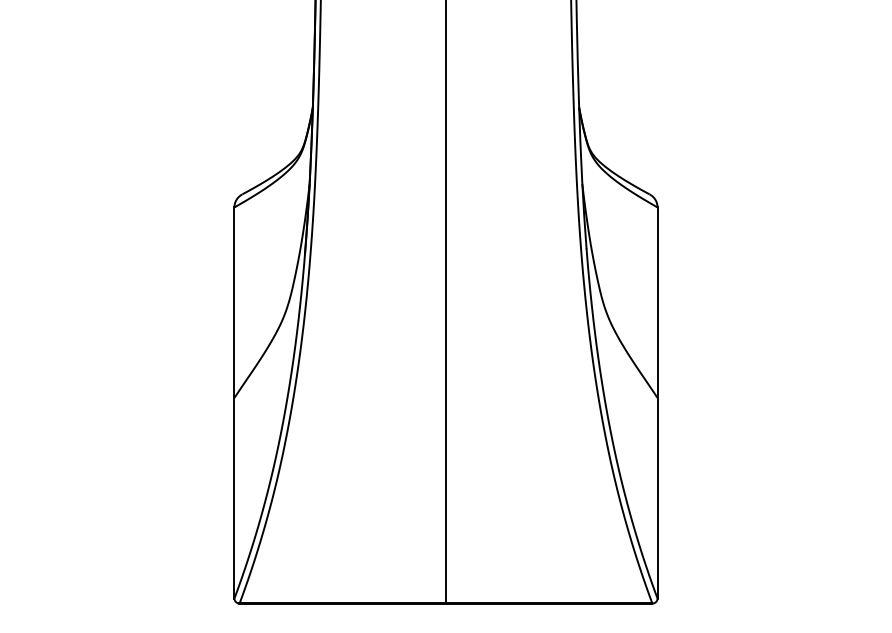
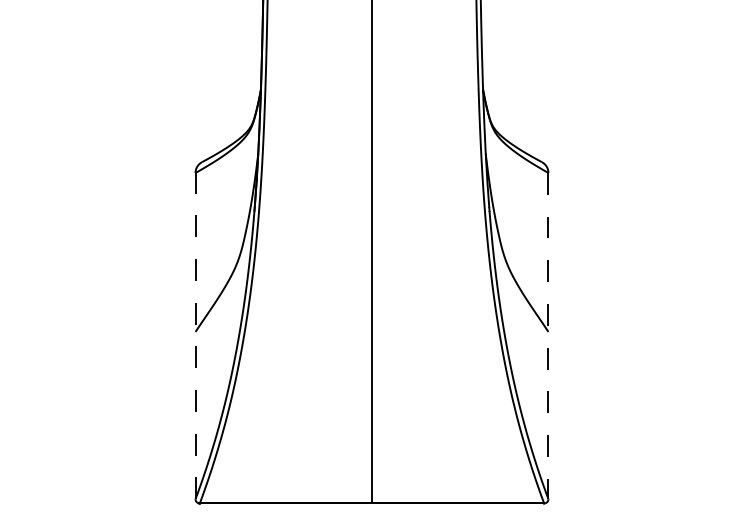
line: (234, 402) -> (195, 335), solid -> dashed
line: (657, 403) -> (548, 336), solid -> dashed

